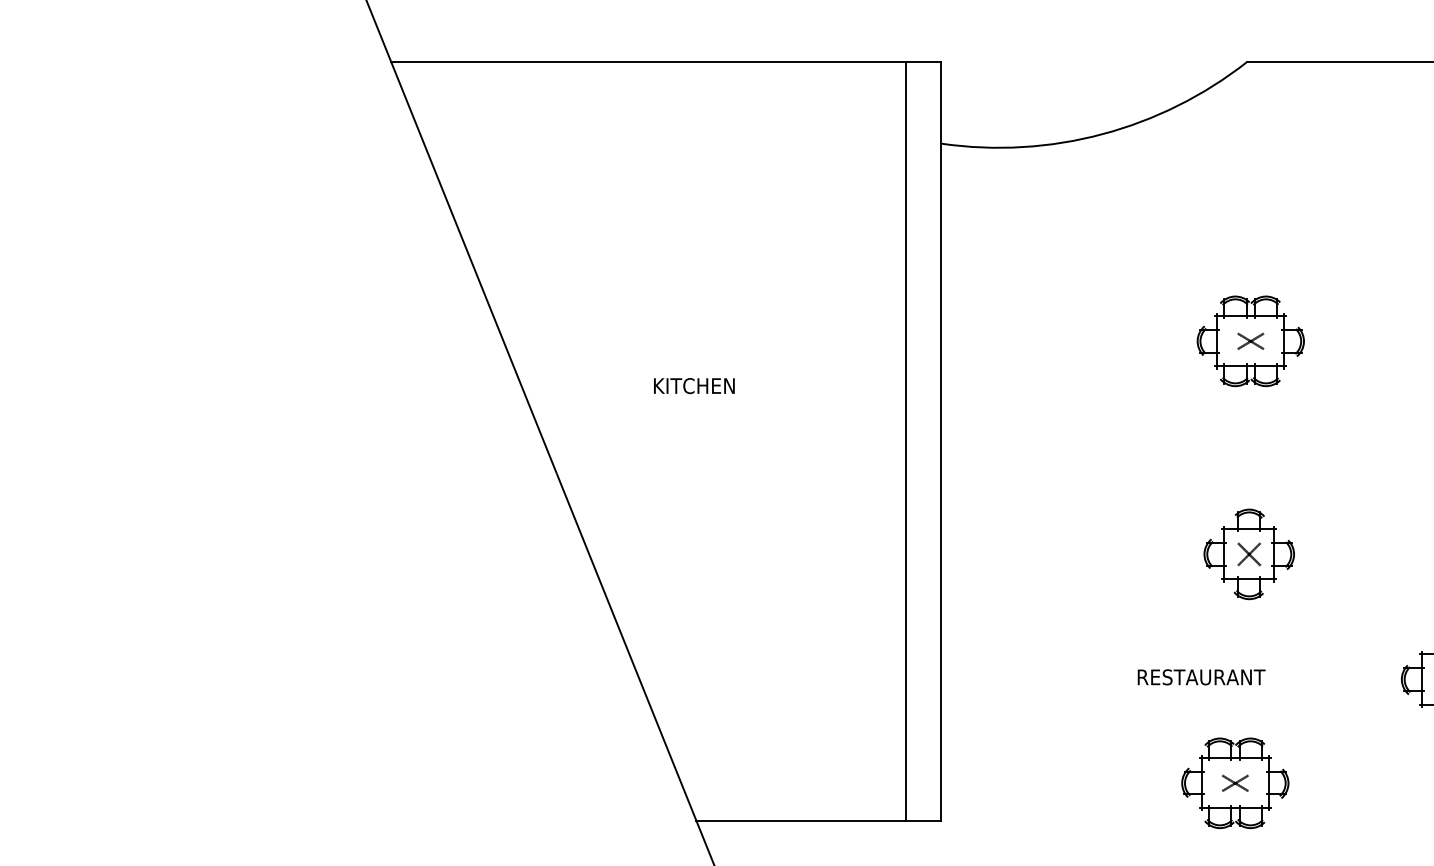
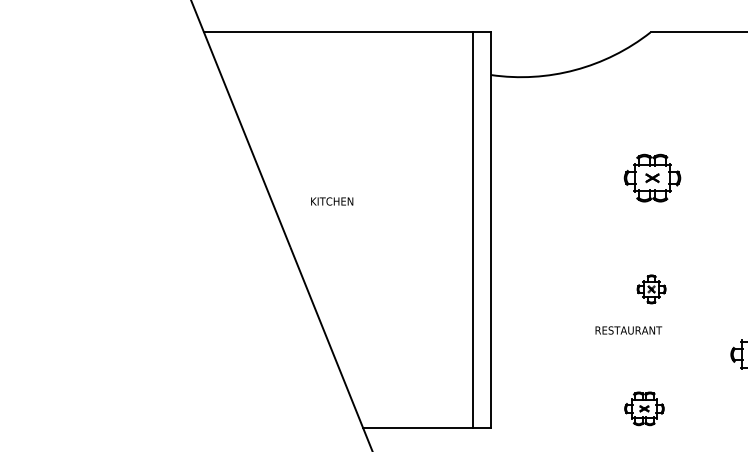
text: (694, 386) -> (332, 201), moved
part: (1248, 554) -> (651, 289), size x0.6
text: (1200, 677) -> (628, 330), moved
part: (1235, 782) -> (644, 408), size x0.7

